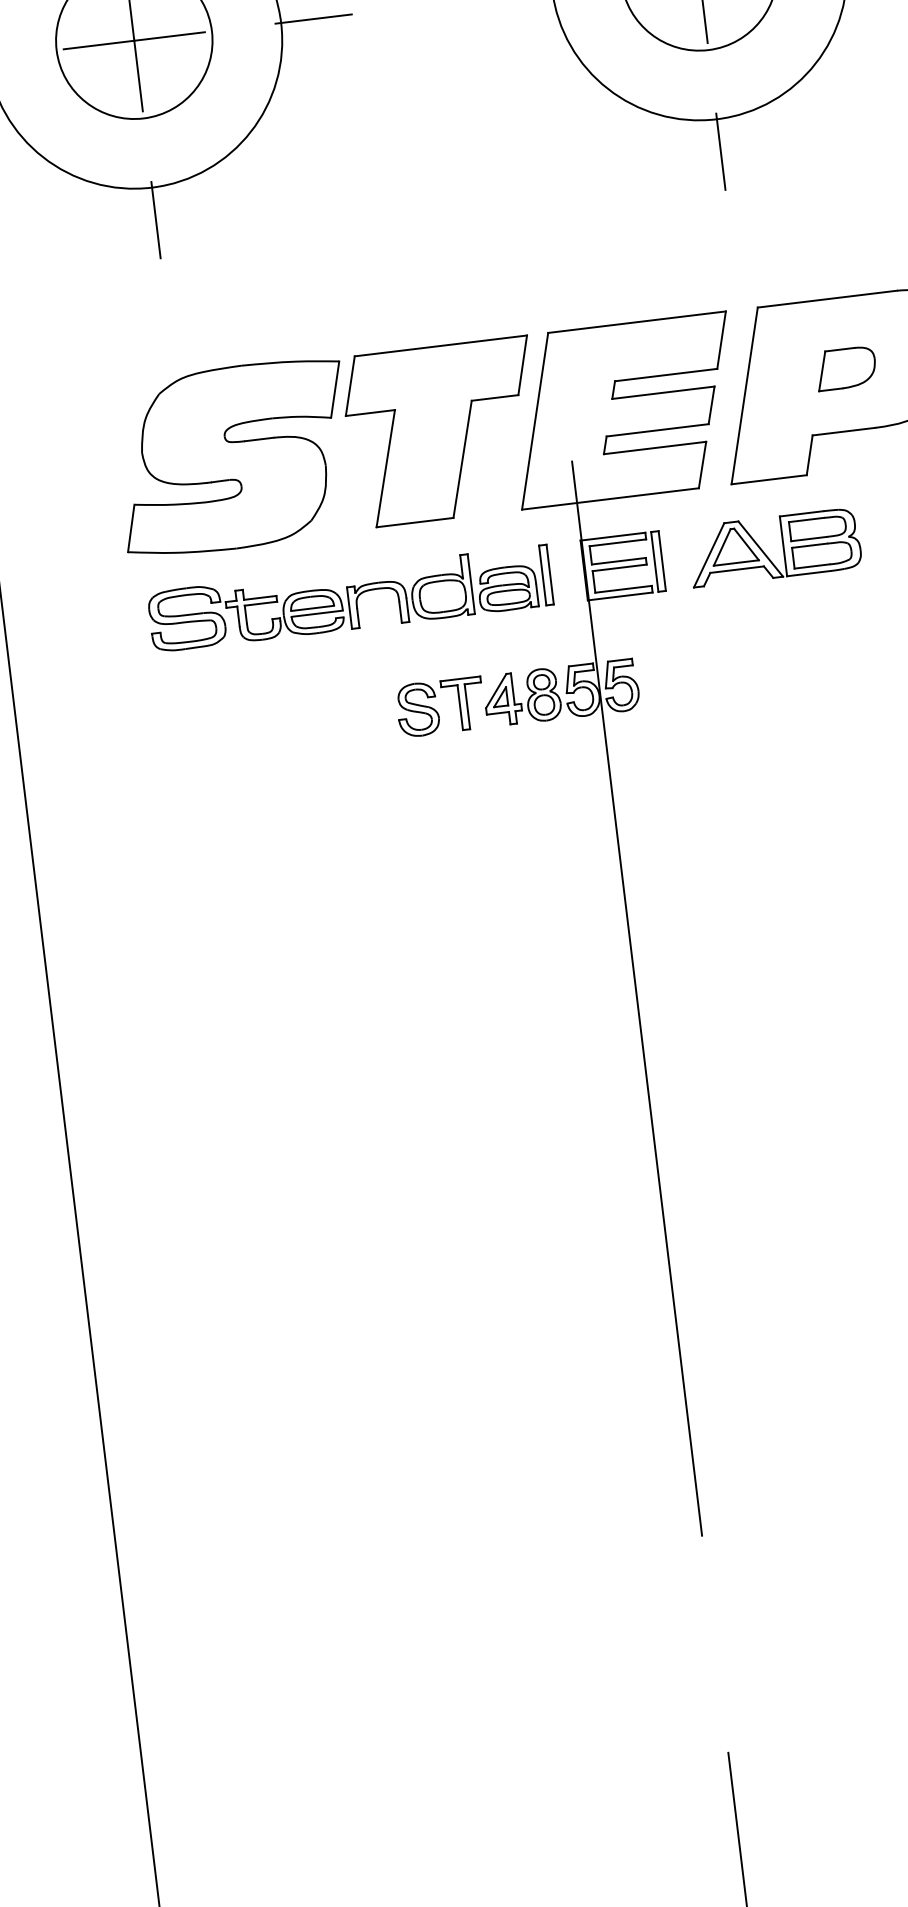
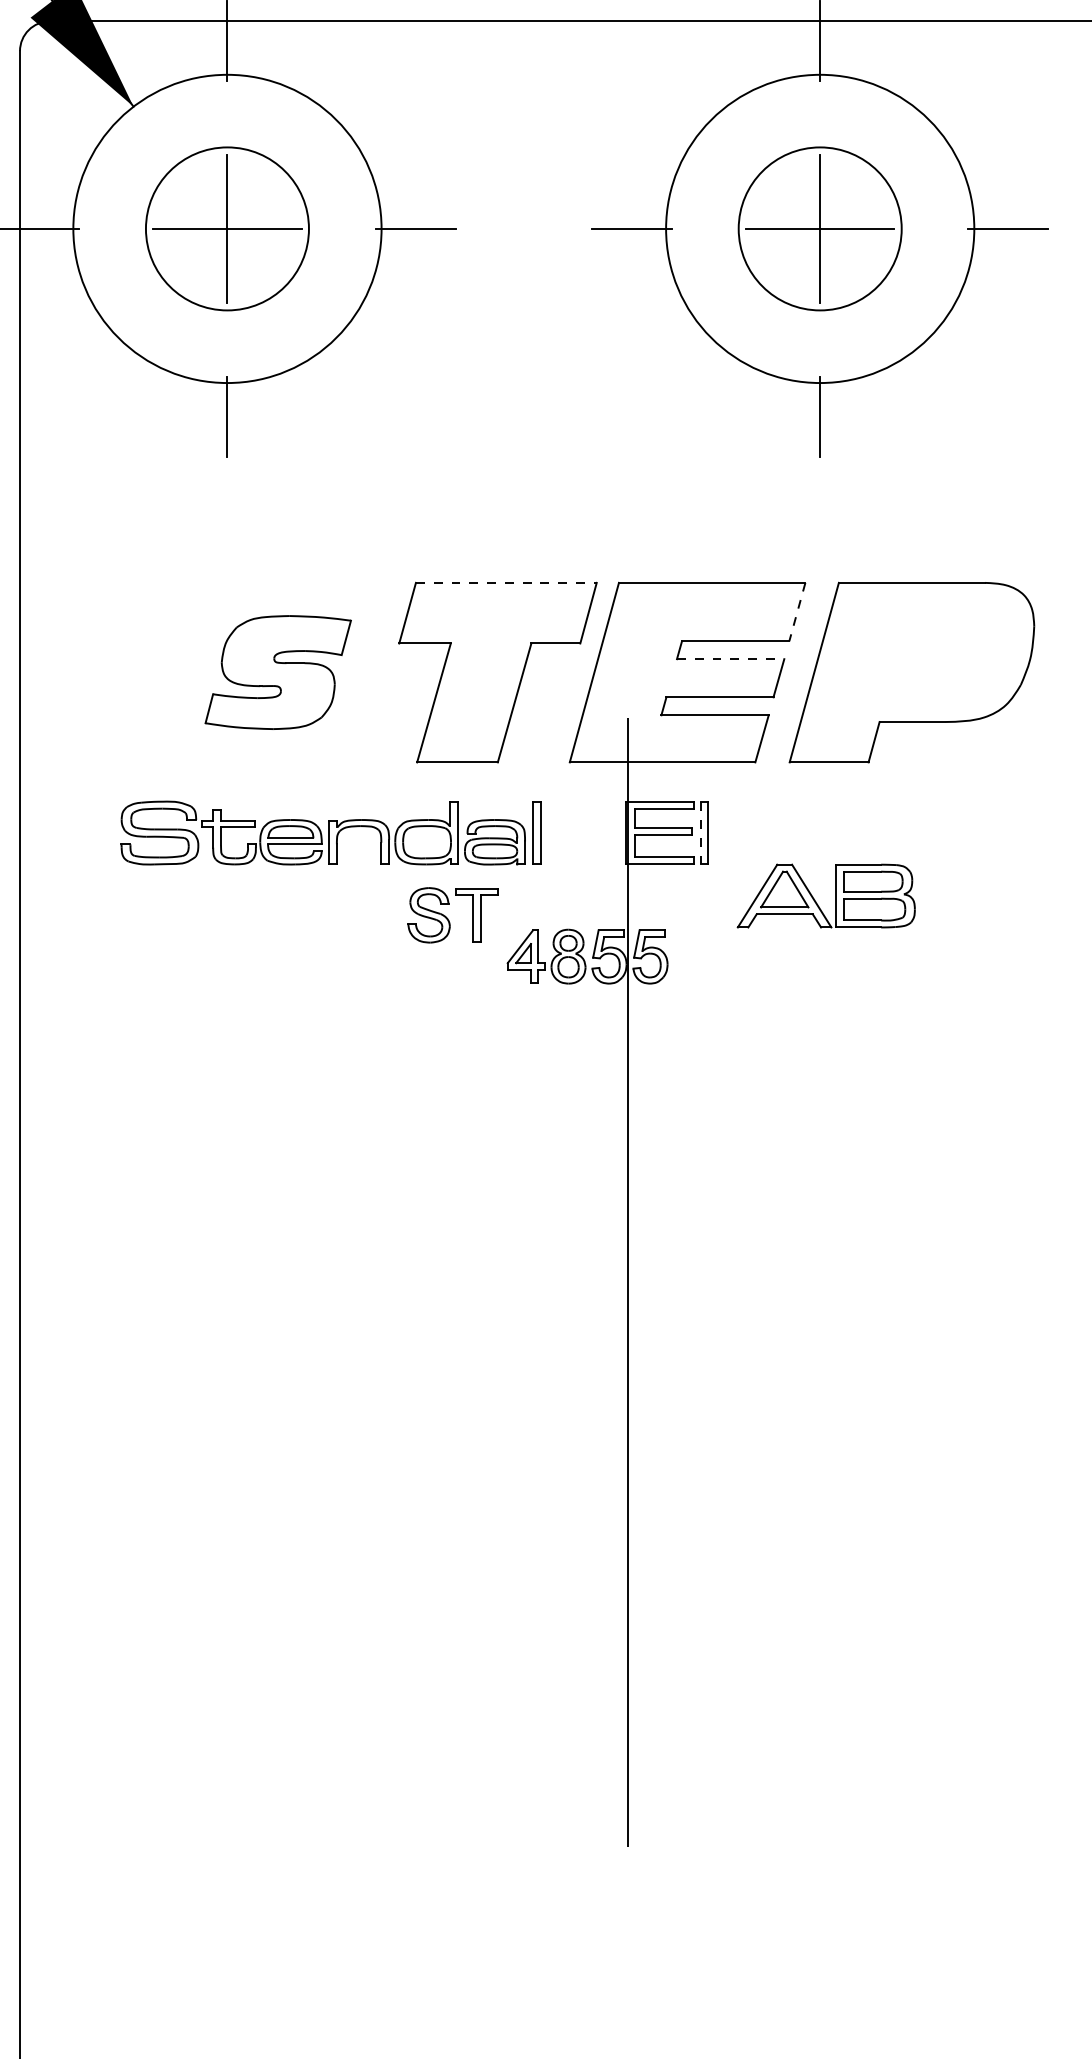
line: (721, 340) -> (797, 612), solid -> dashed
line: (440, 345) -> (506, 582), solid -> dashed
part: (845, 368) -> (922, 656), removed
line: (663, 393) -> (730, 659), solid -> dashed
part: (234, 457) -> (278, 672), size x0.6
part: (783, 545) -> (835, 895), moved
line: (654, 561) -> (700, 832), solid -> dashed
part: (349, 598) -> (330, 832), moved
part: (440, 707) -> (452, 915), moved

